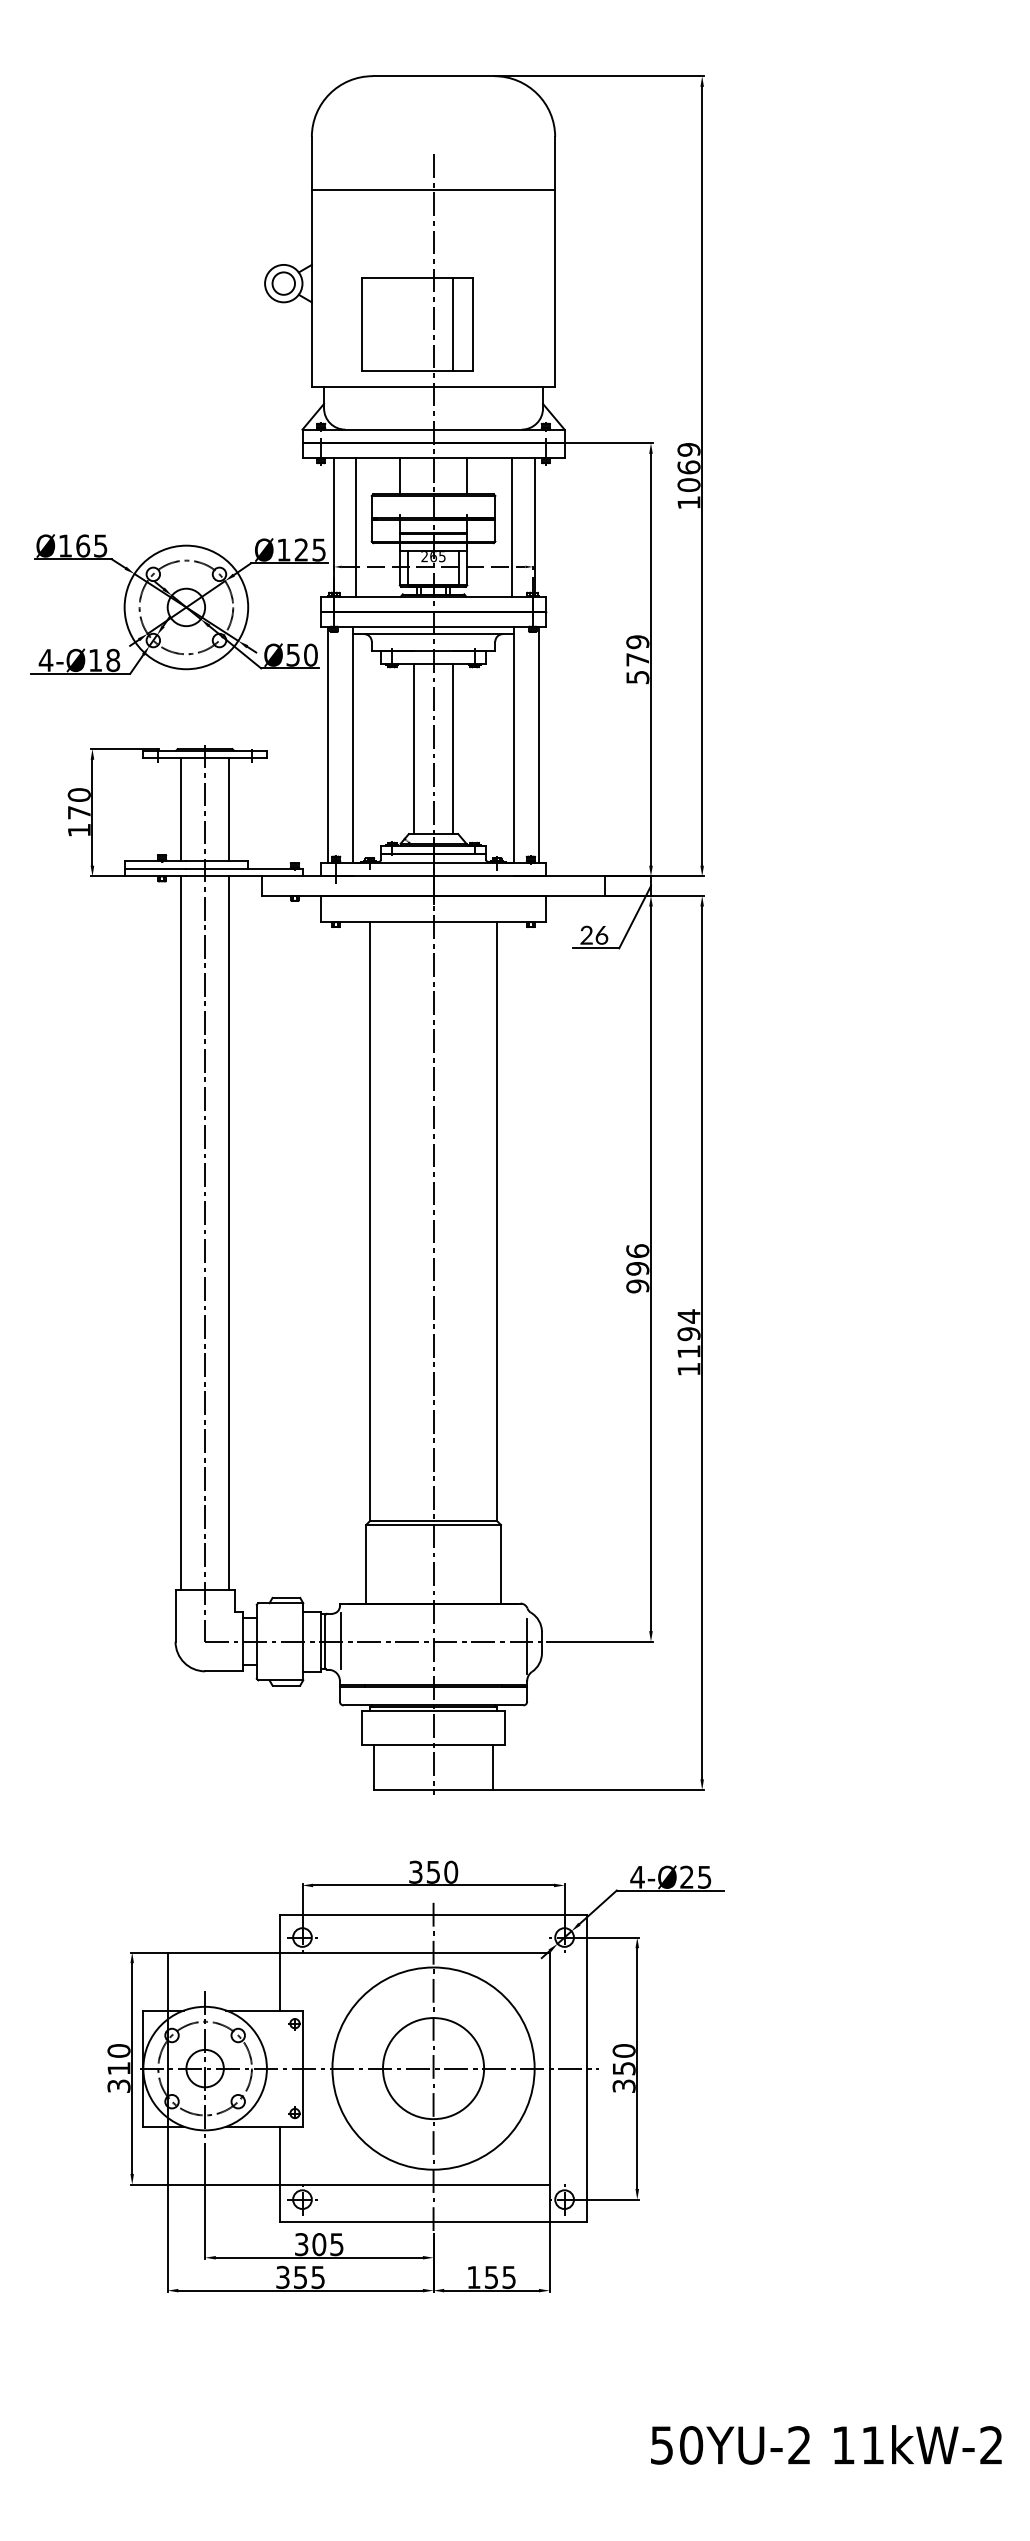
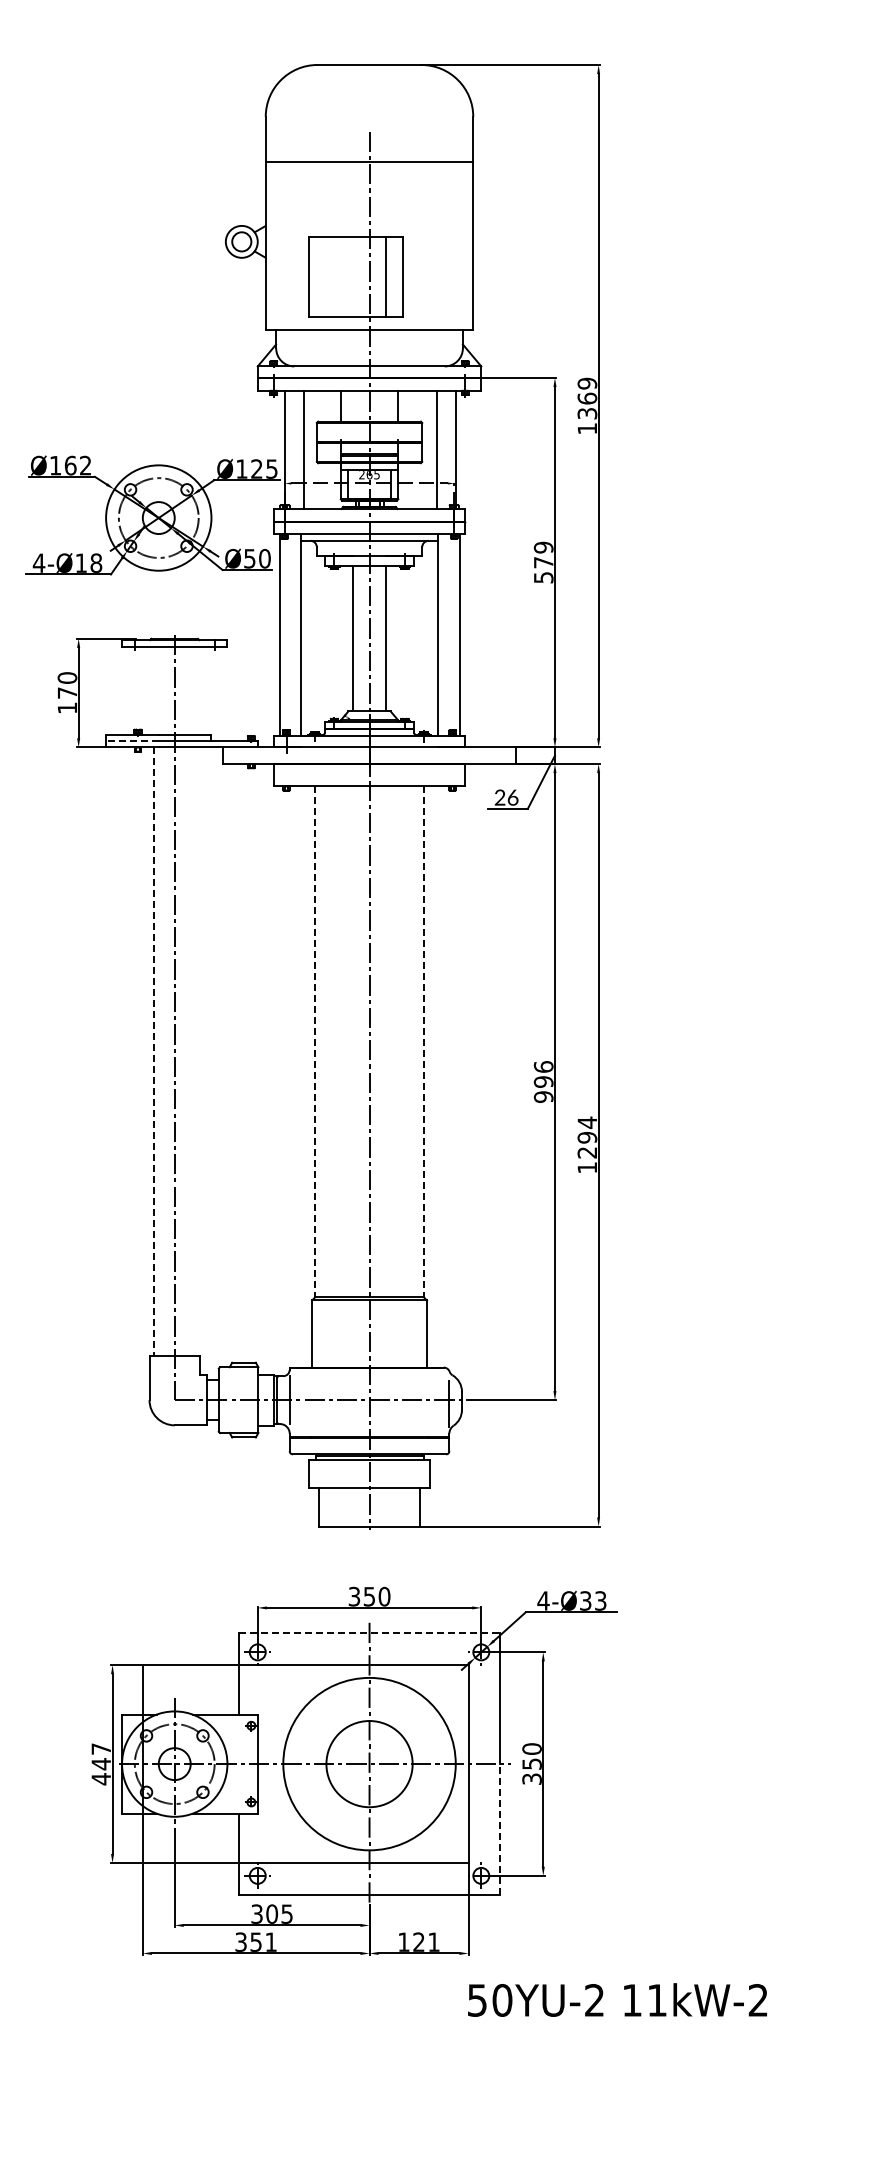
text: (689, 484) -> (587, 413), 1069 -> 1369
text: (100, 545) -> (85, 465), Ø165 -> Ø162
line: (181, 809) -> (154, 690), removed
line: (229, 809) -> (195, 690), removed
line: (154, 869) -> (131, 741), solid -> dashed
line: (370, 1222) -> (315, 1042), solid -> dashed
line: (496, 1222) -> (423, 1042), solid -> dashed
line: (229, 1232) -> (195, 1051), removed
line: (181, 1234) -> (154, 1052), solid -> dashed
text: (687, 1351) -> (586, 1152), 1194 -> 1294
text: (696, 1876) -> (593, 1600), Ø25 -> Ø33
line: (433, 1915) -> (369, 1633), solid -> dashed
text: (119, 2069) -> (101, 1764), 310 -> 447
line: (587, 2145) -> (500, 1829), solid -> dashed
text: (317, 2276) -> (270, 1941), 355 -> 351
text: (500, 2276) -> (426, 1941), 155 -> 121
text: (826, 2444) -> (617, 1999), moved

